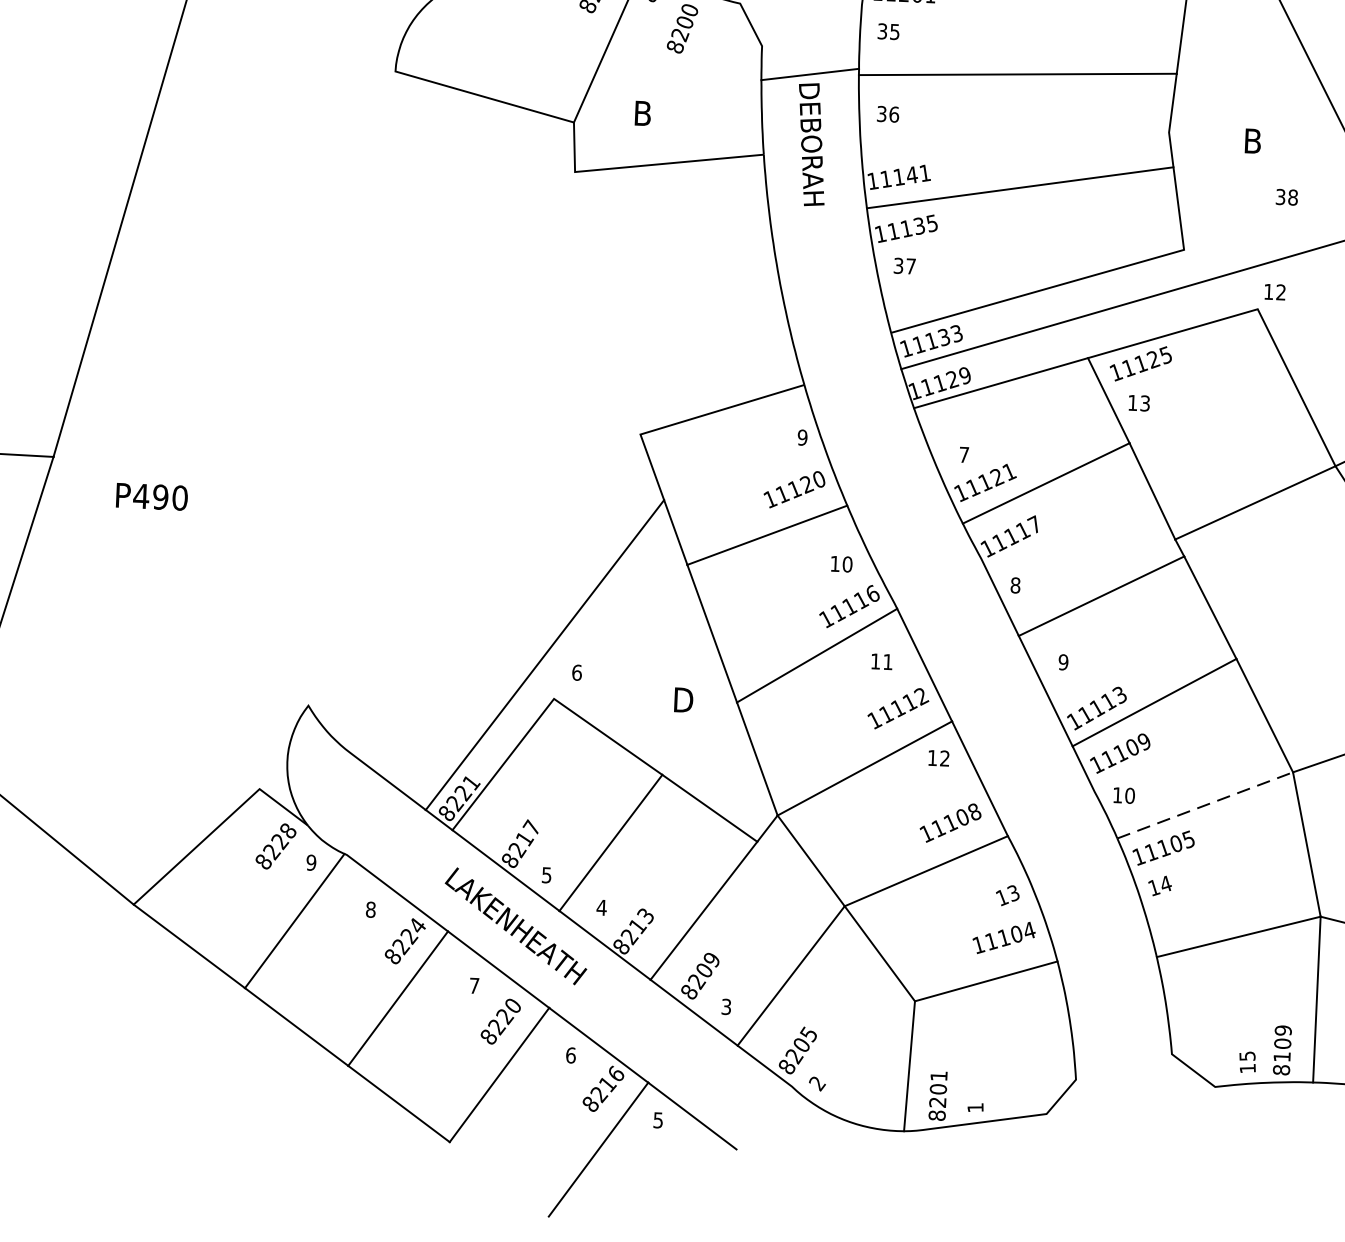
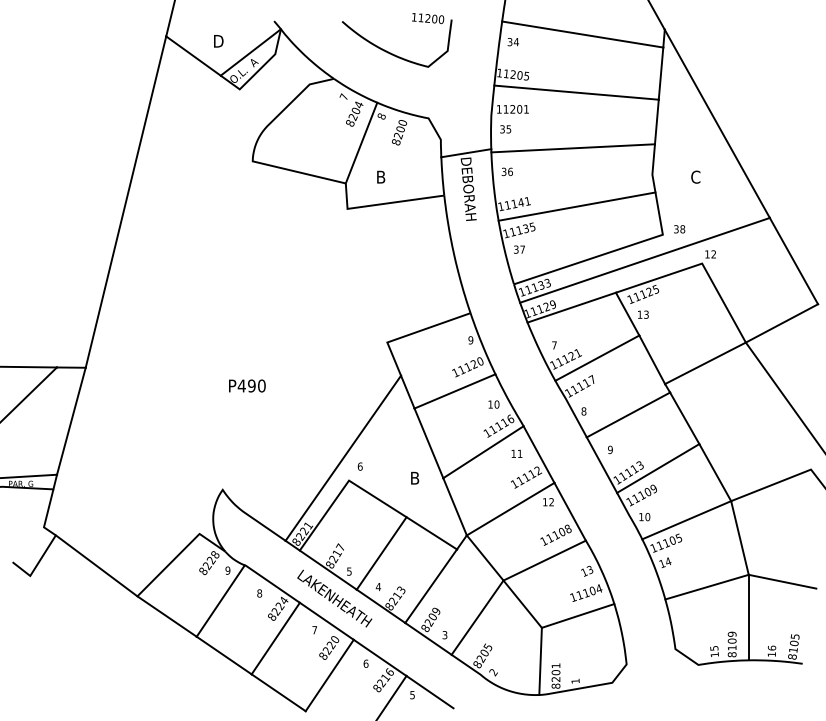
text: (1252, 139) -> (695, 176), B -> C
text: (1286, 197) -> (679, 229), moved
text: (152, 495) -> (247, 385), moved
text: (685, 700) -> (416, 478), D -> B
line: (1206, 805) -> (687, 520), dashed -> solid

